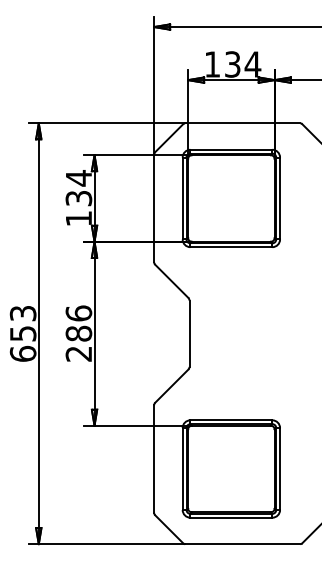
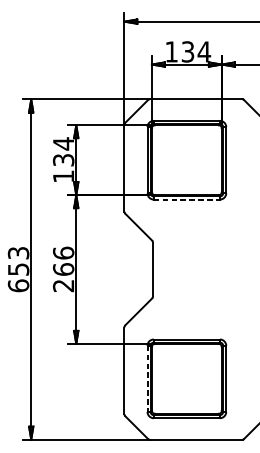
line: (231, 247) -> (186, 199), solid -> dashed
text: (78, 333) -> (63, 269), 286 -> 266
line: (182, 469) -> (147, 379), solid -> dashed

